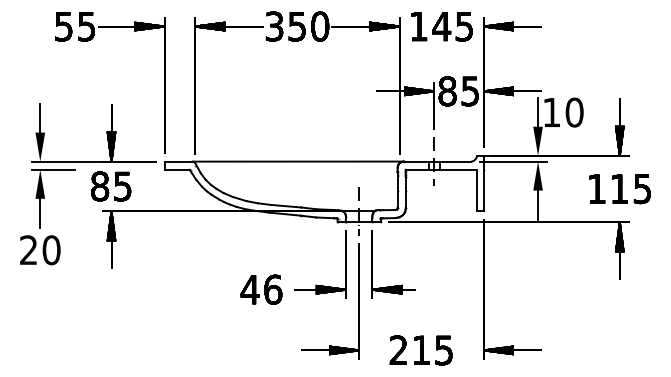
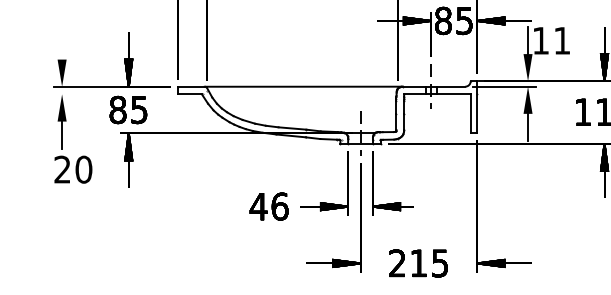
text: (574, 112) -> (562, 40), 10 -> 11
line: (40, 117) -> (62, 45), removed
line: (52, 169) -> (73, 94), removed
text: (40, 250) -> (73, 169), moved

